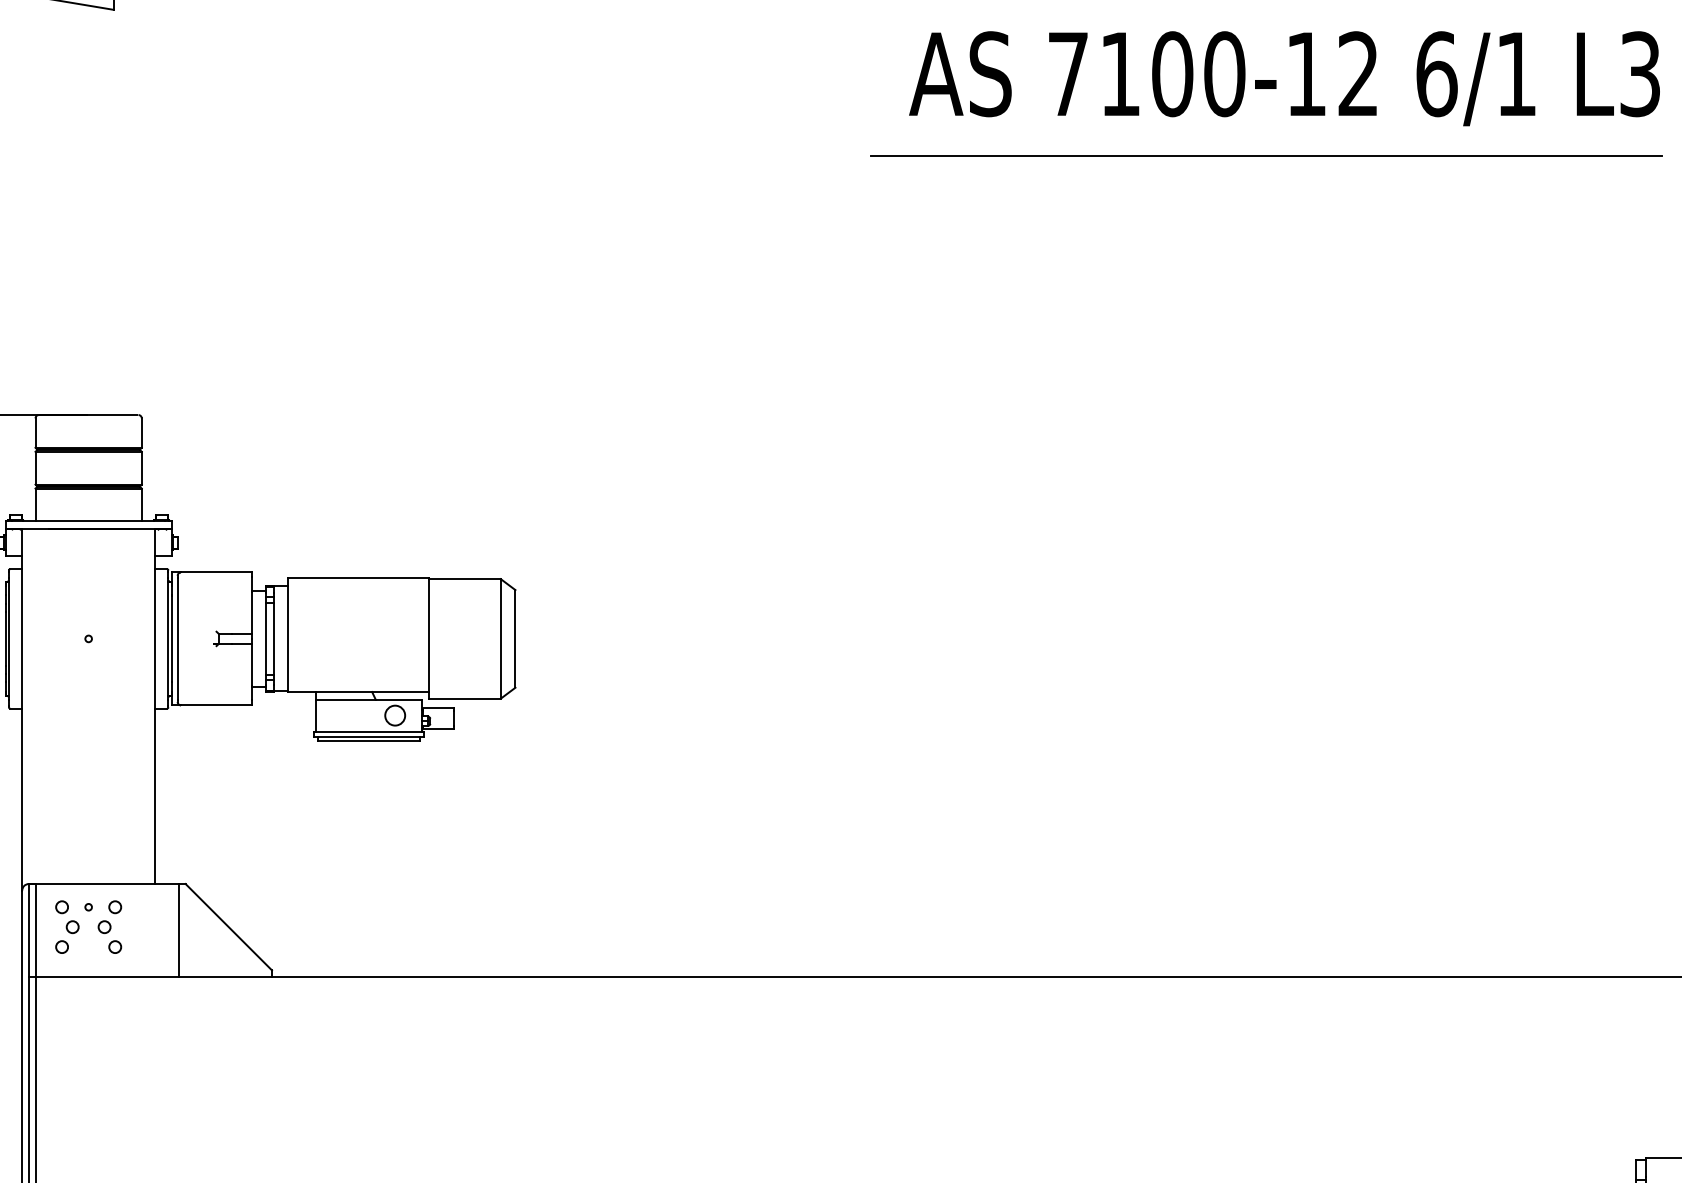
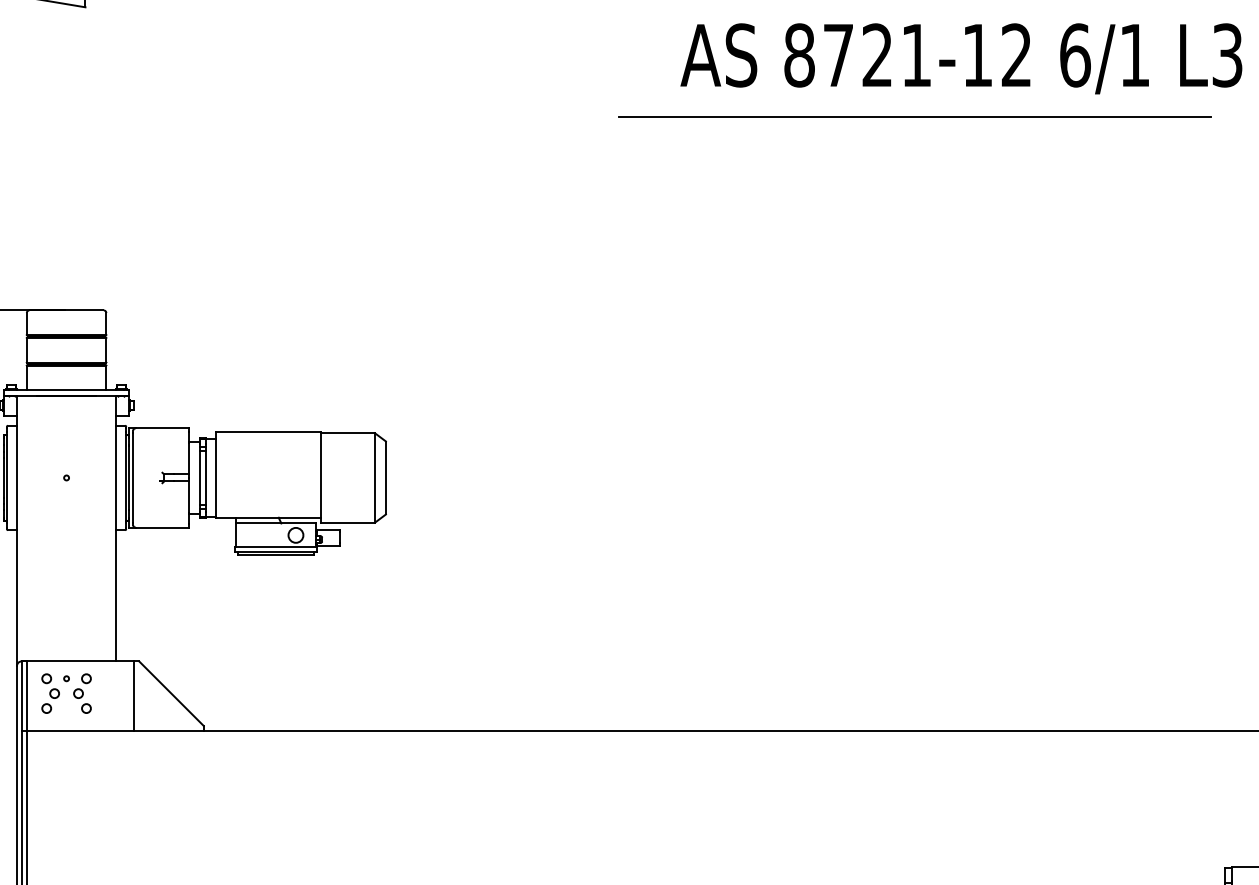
text: (1146, 74) -> (858, 55), 7100-12 -> 8721-12
line: (1266, 155) -> (914, 116), moved

